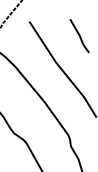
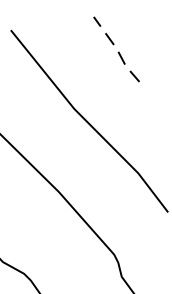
line: (79, 35) -> (116, 48), solid -> dashed

